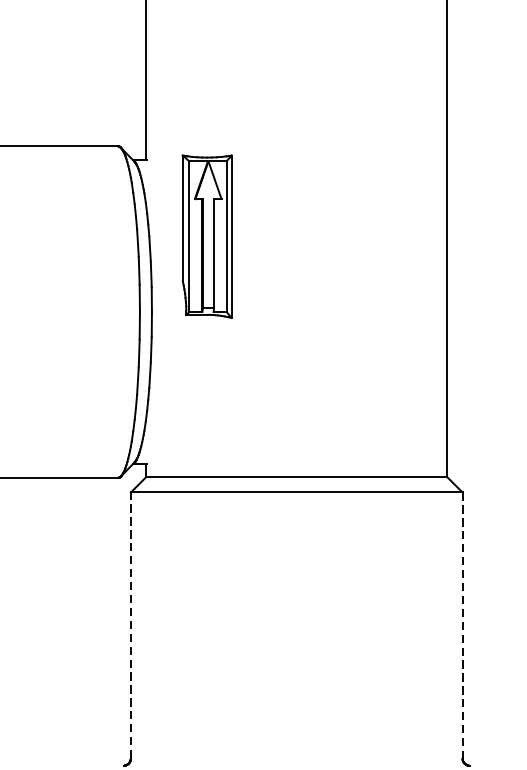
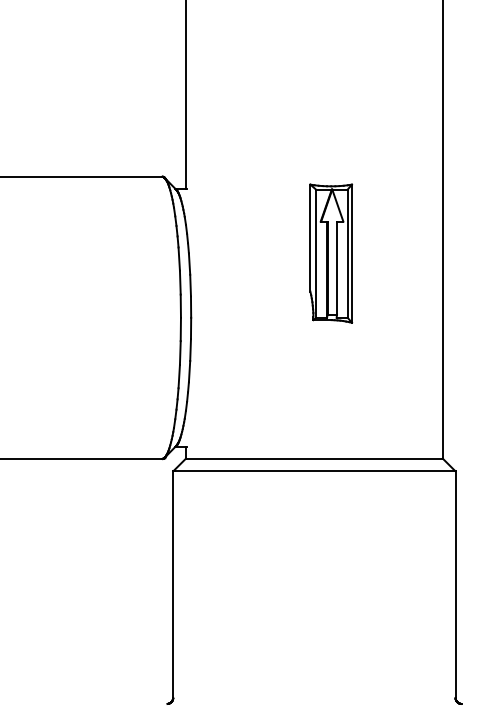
part: (207, 236) -> (331, 253), moved
line: (131, 624) -> (173, 583), dashed -> solid
line: (462, 625) -> (455, 584), dashed -> solid

